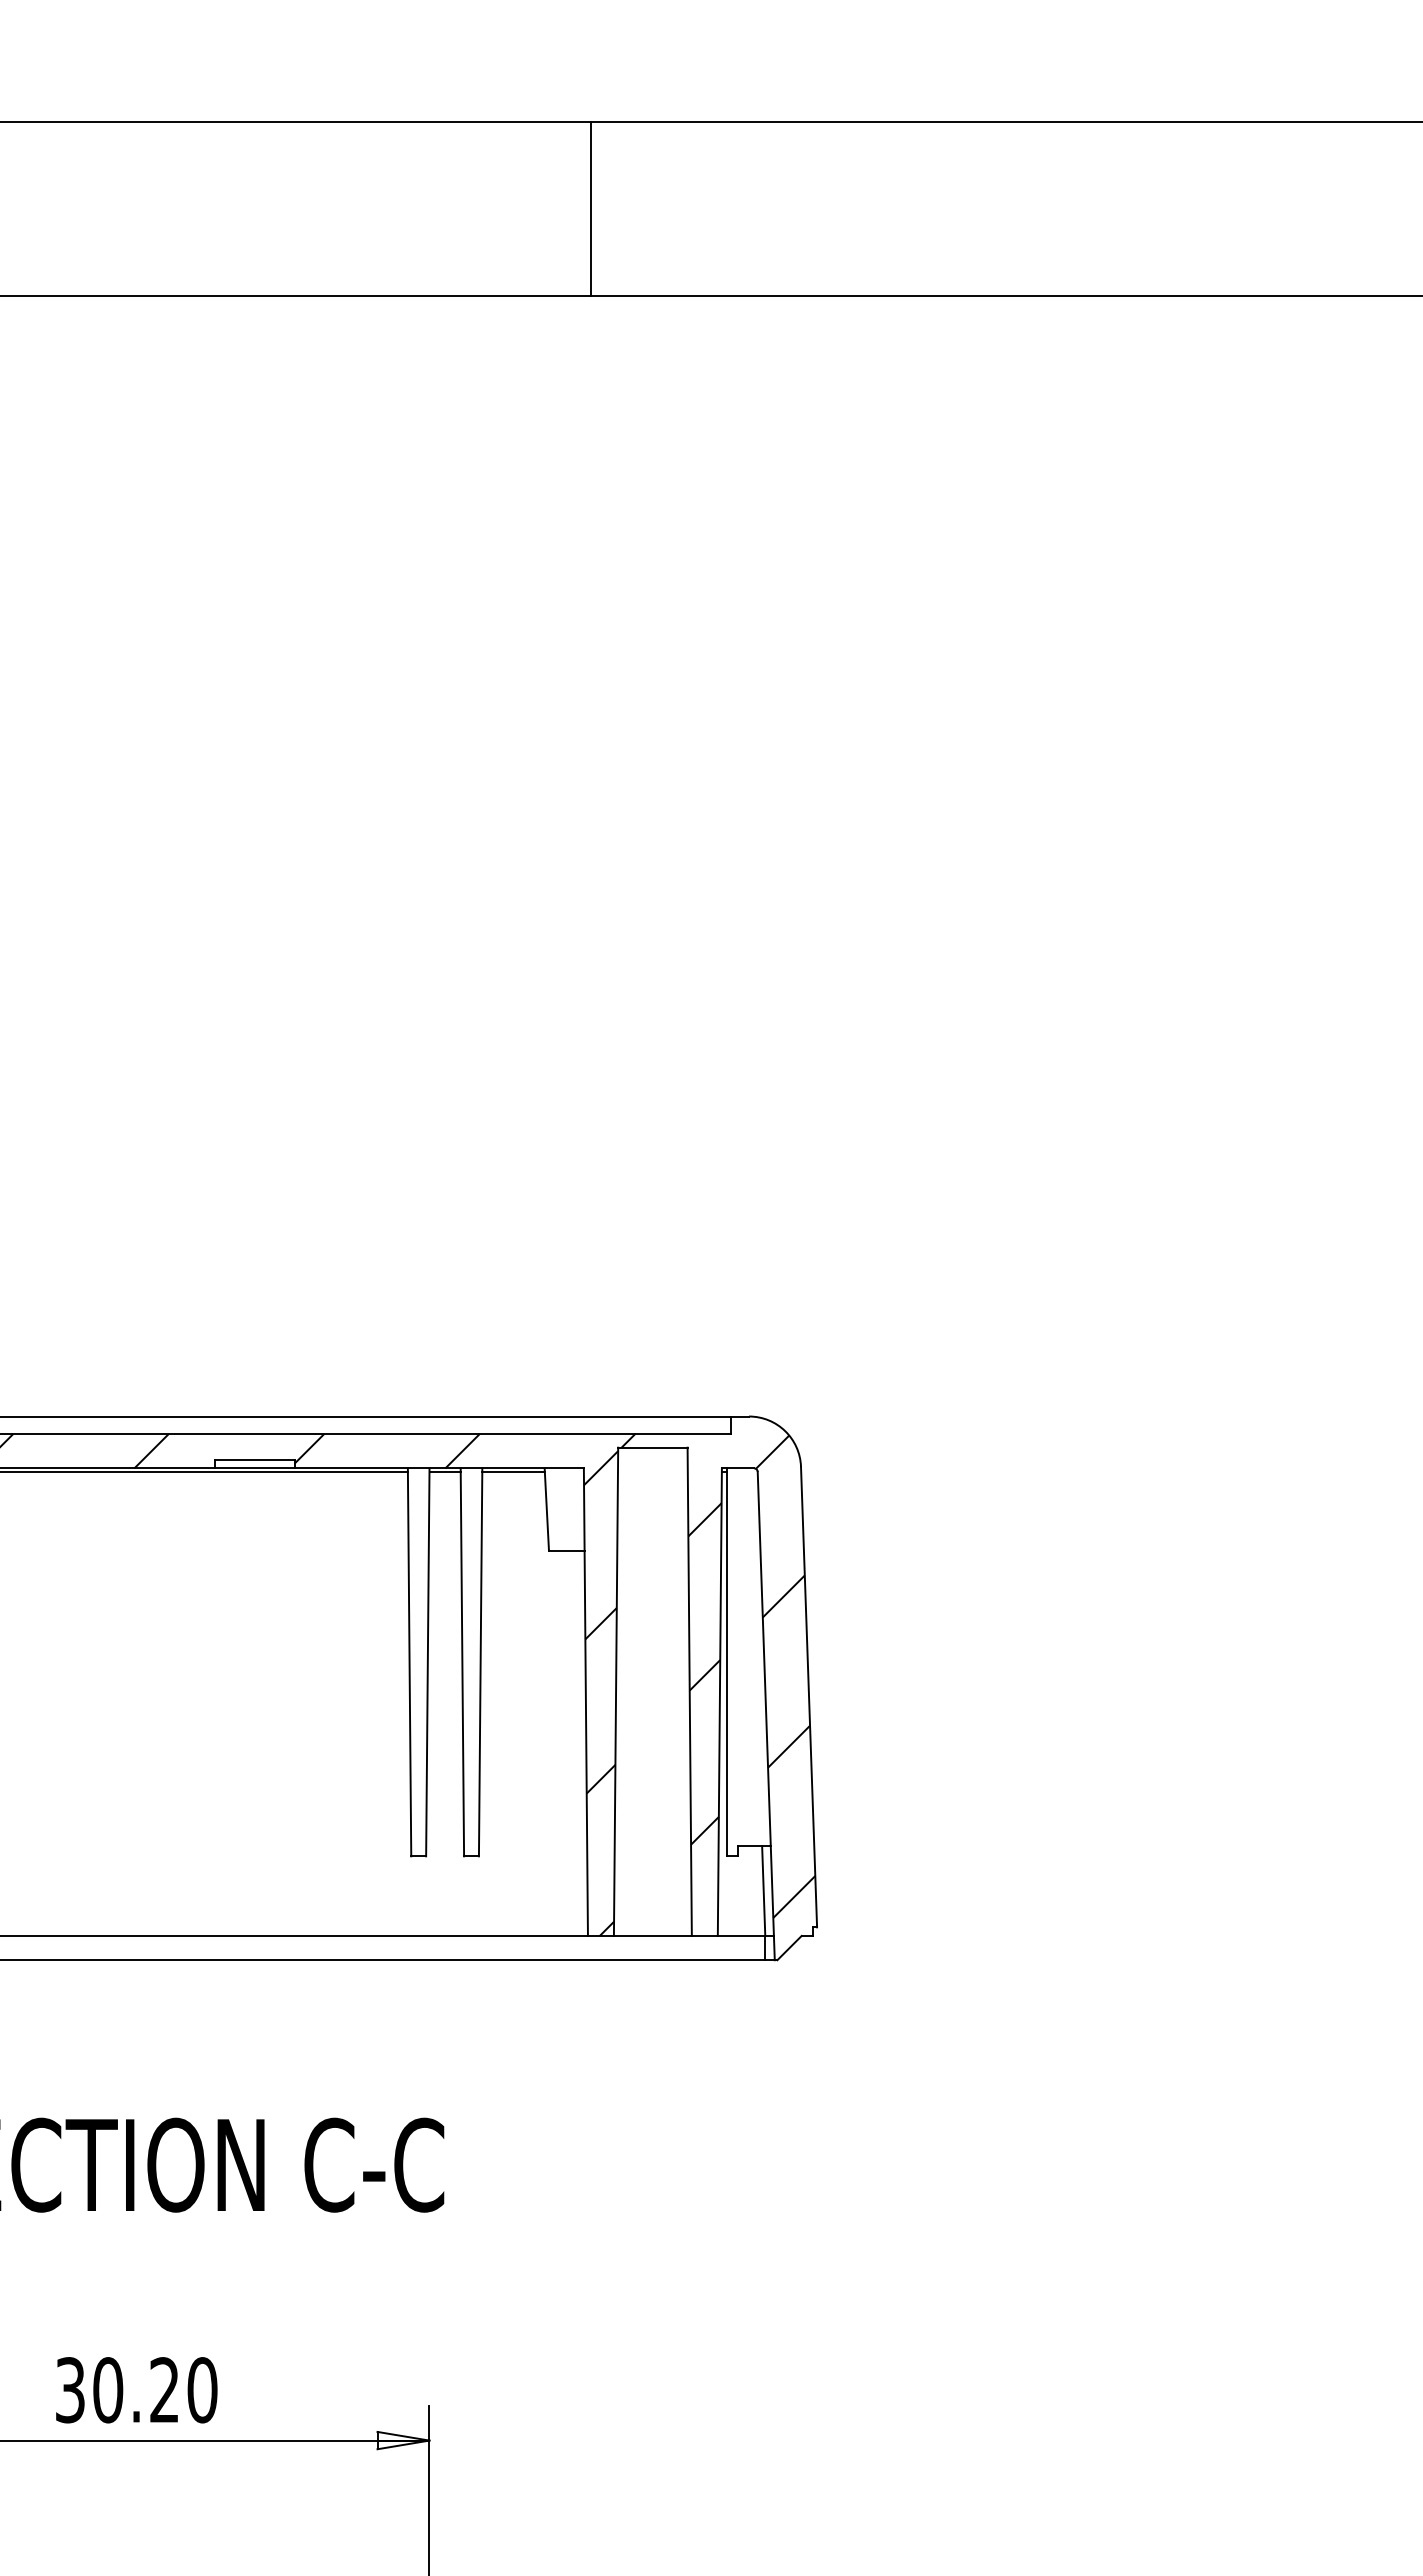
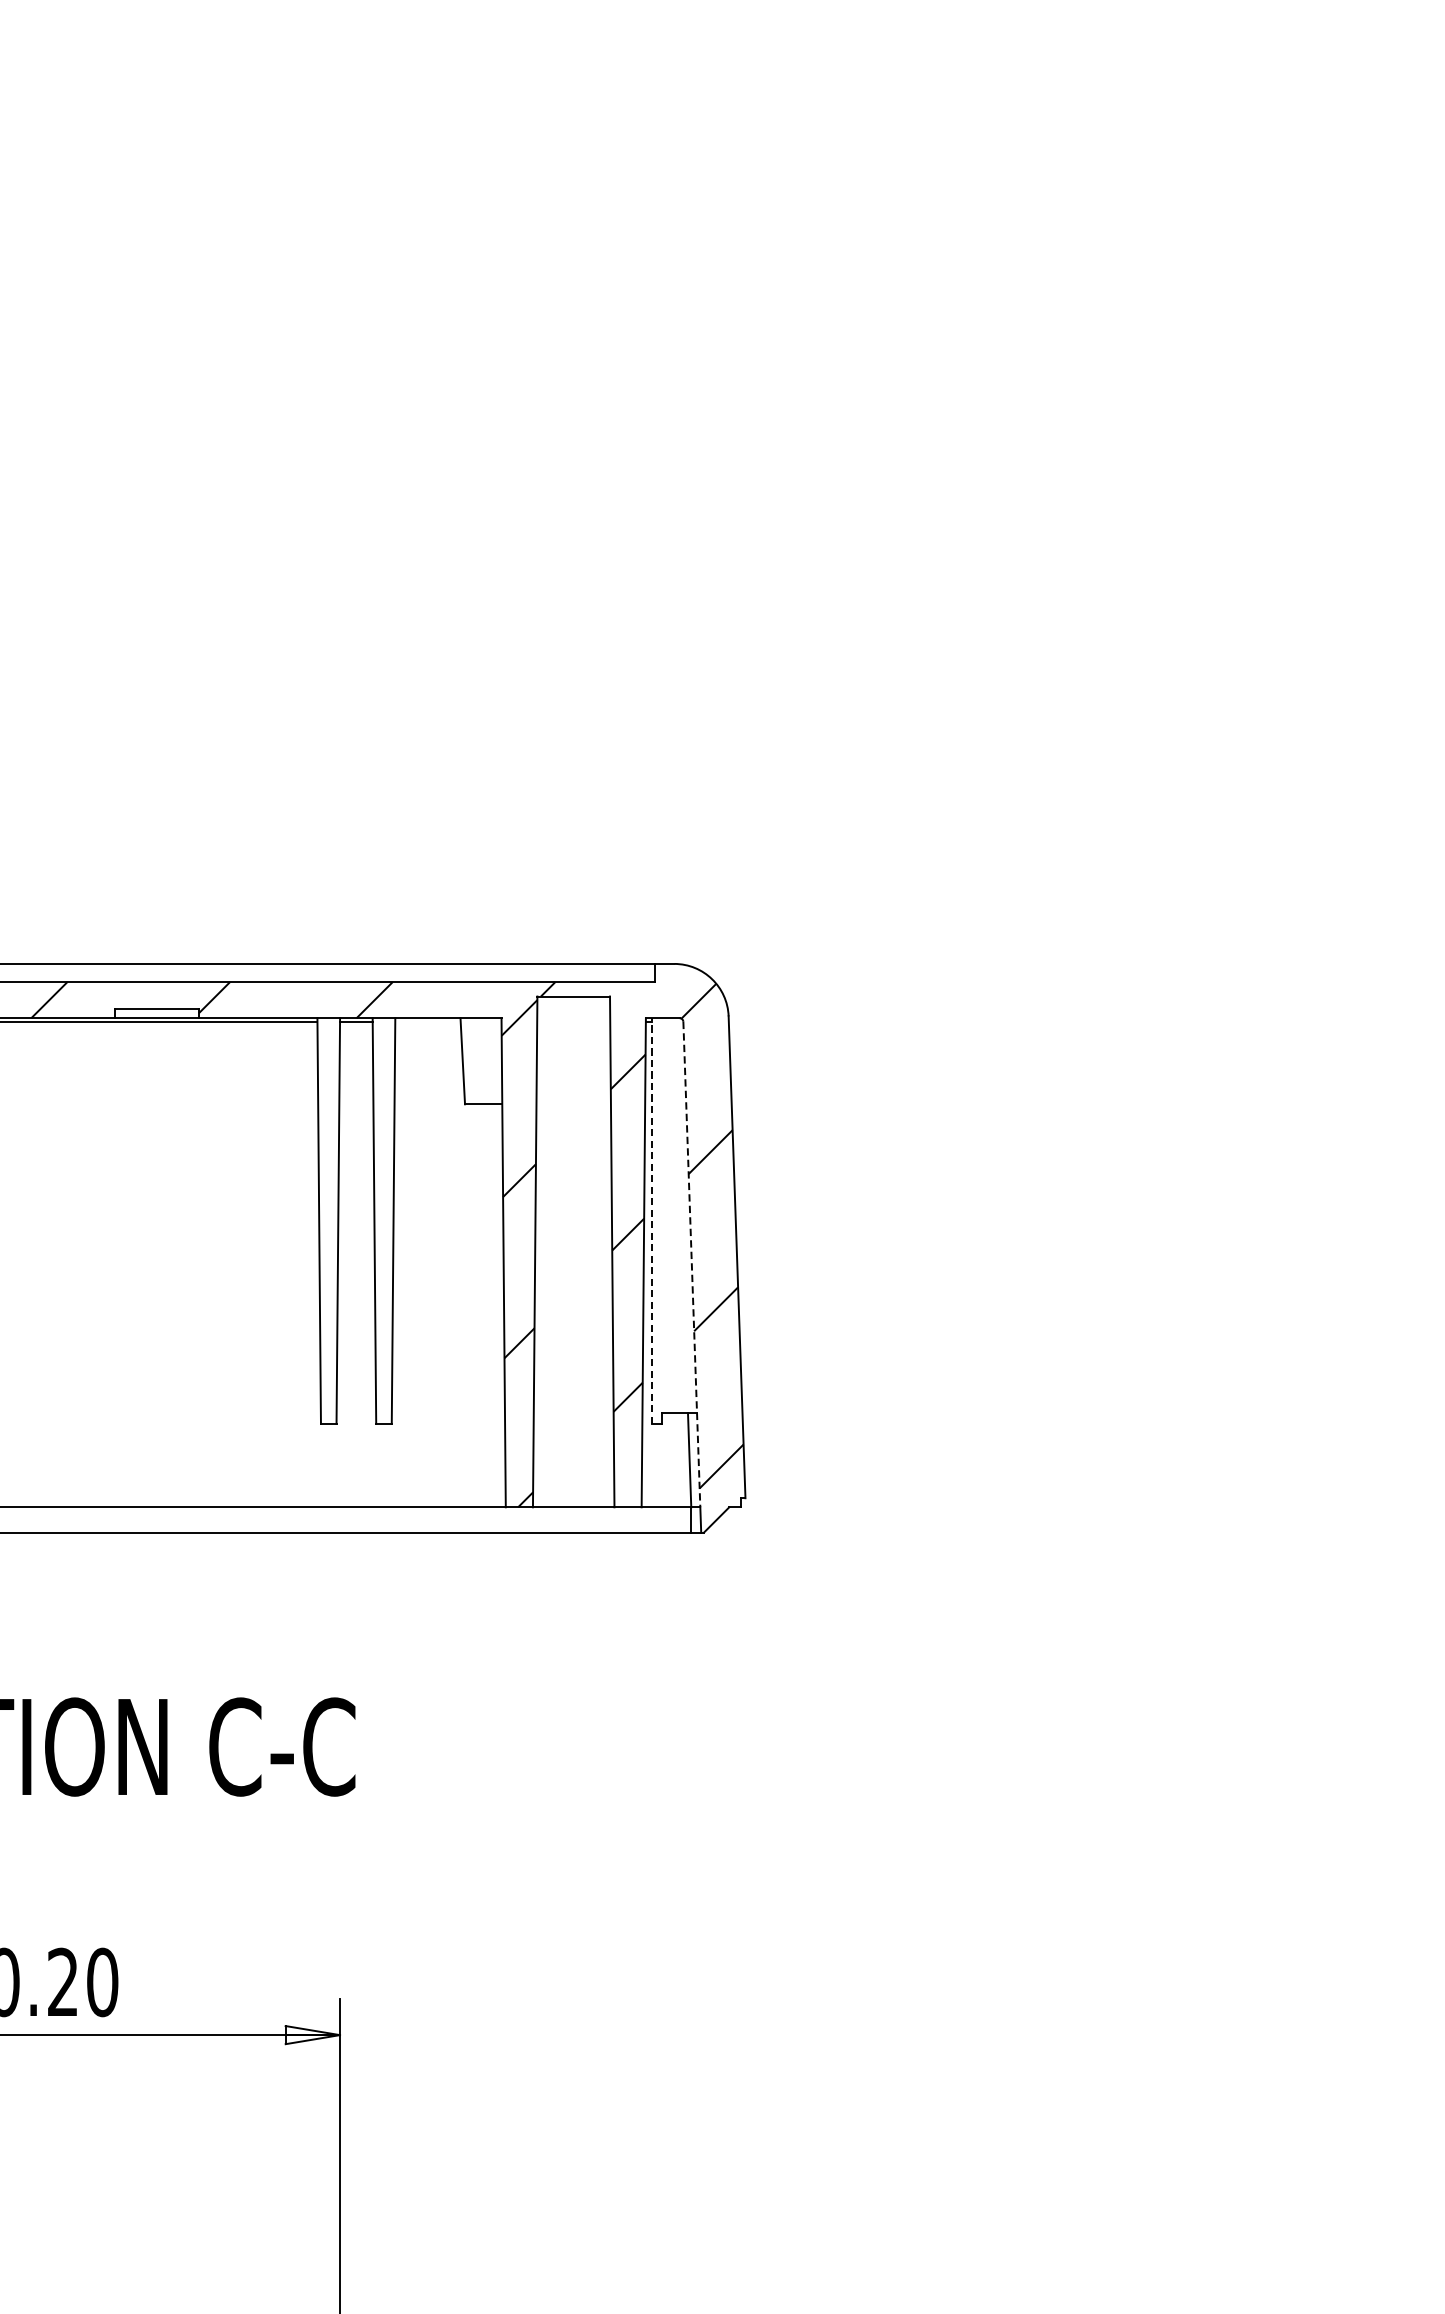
line: (513, 1471) -> (427, 1021), removed
line: (727, 1662) -> (651, 1221), solid -> dashed
line: (765, 1704) -> (691, 1265), solid -> dashed

